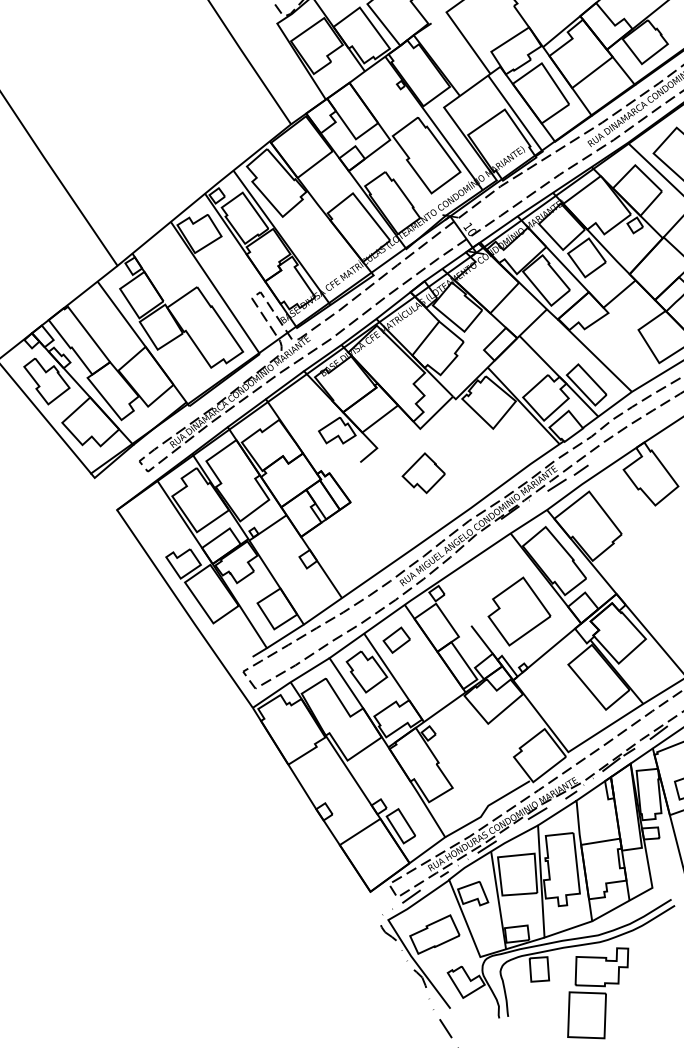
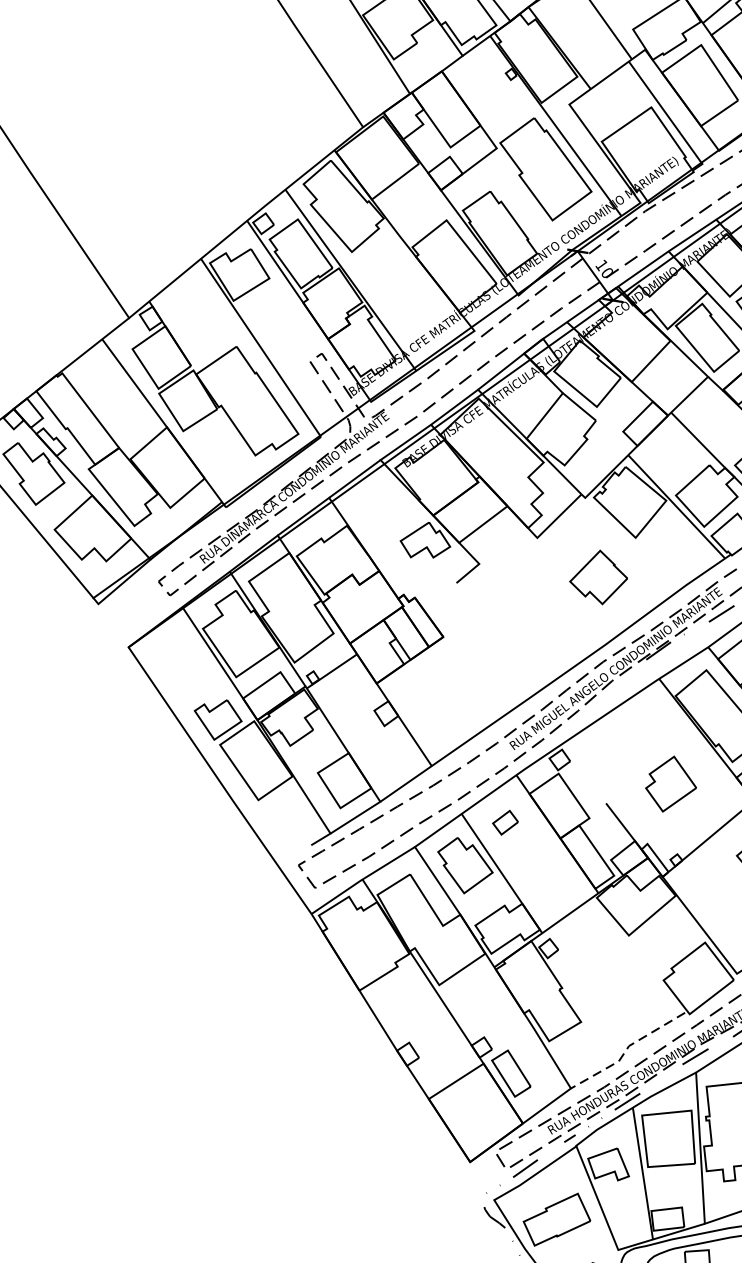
part: (423, 473) -> (598, 577), moved
part: (519, 611) -> (671, 784), size x0.6
part: (396, 639) -> (505, 821), size x0.7
line: (486, 808) -> (626, 1049), solid -> dashed

